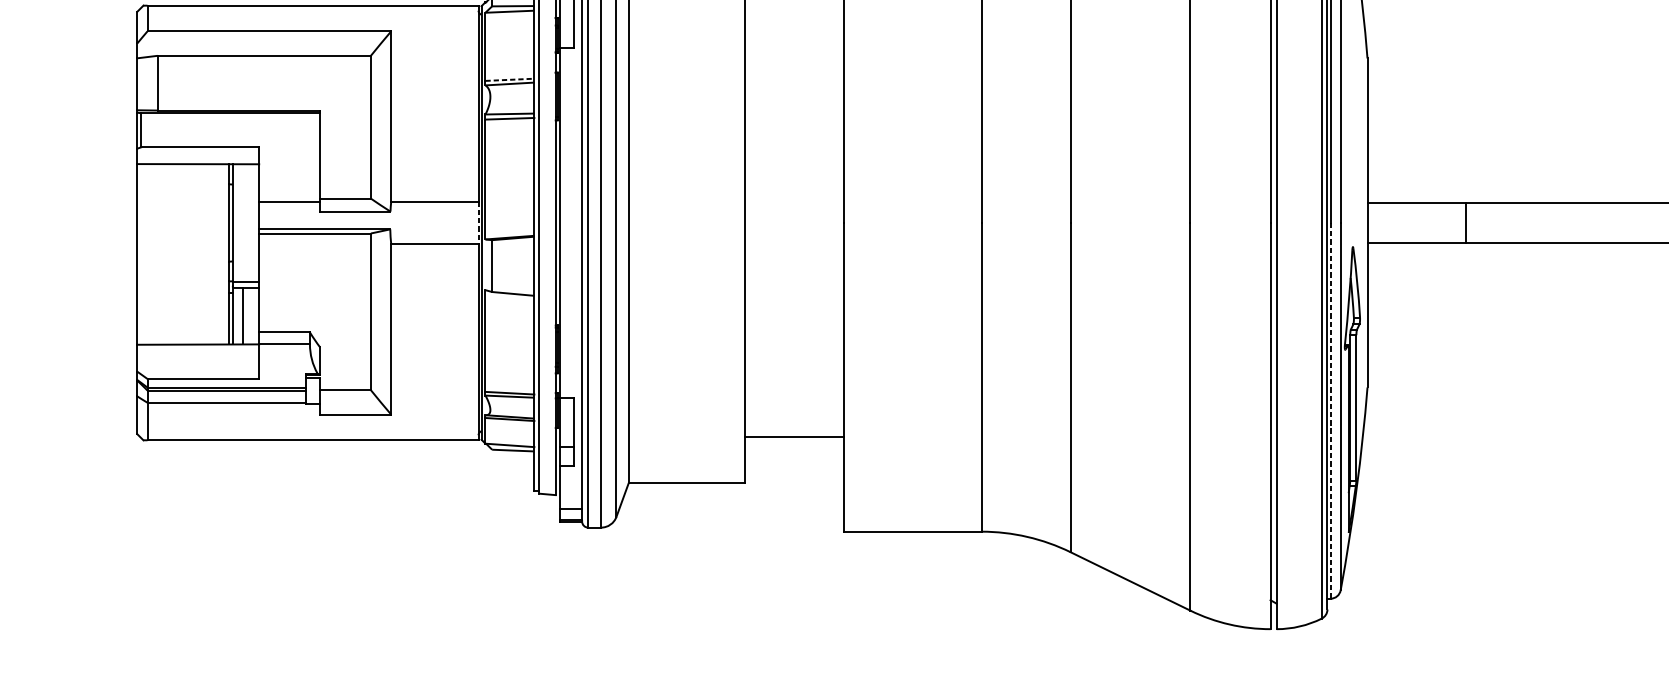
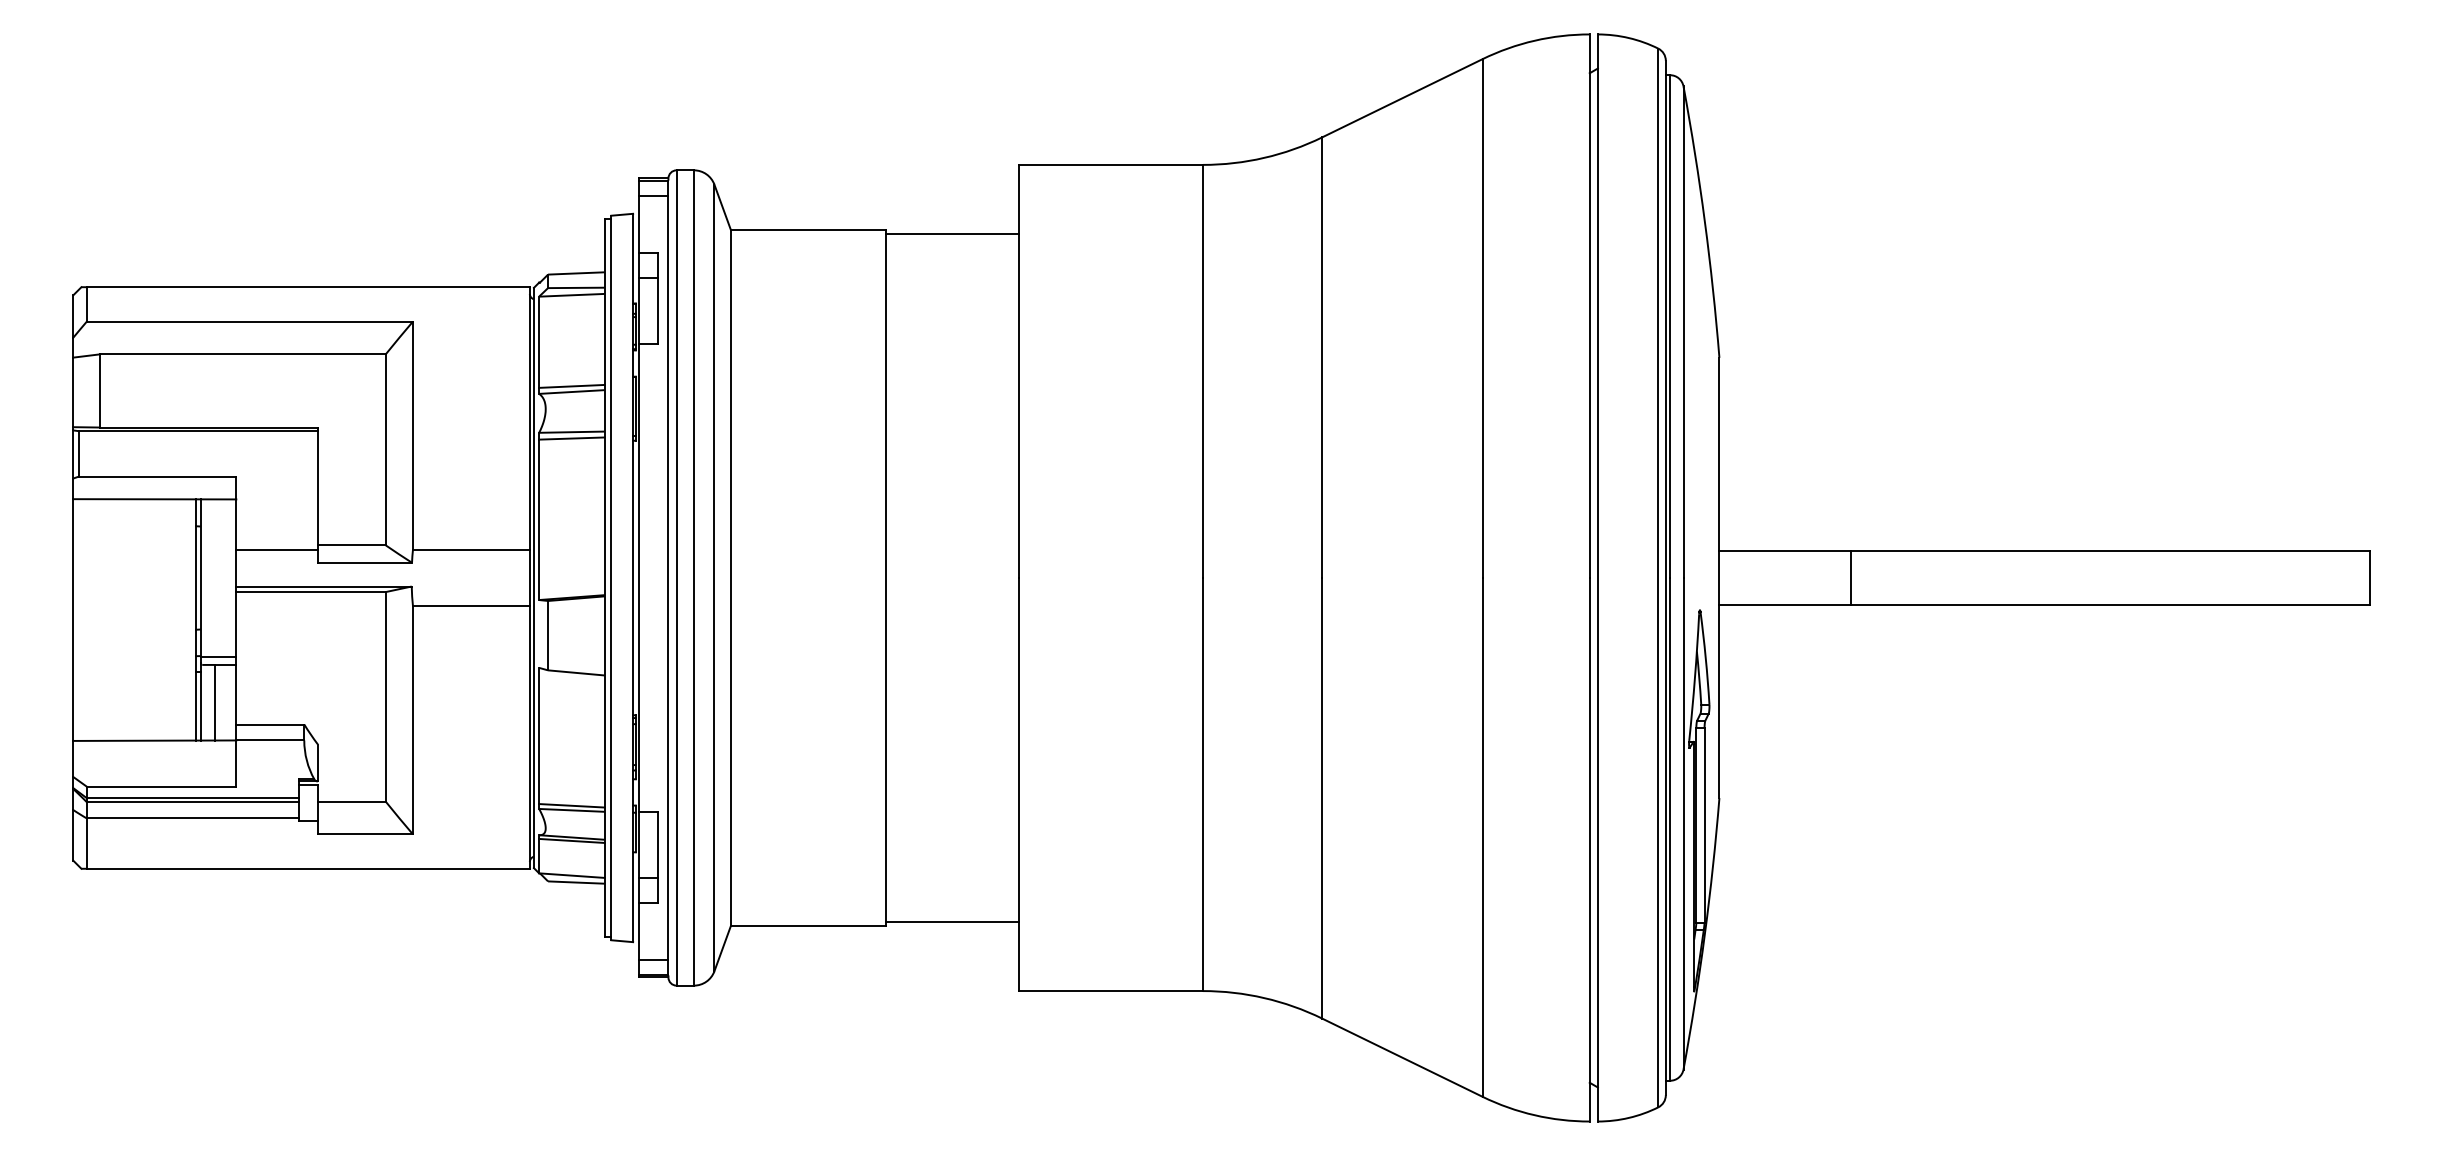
line: (509, 79) -> (571, 386), dashed -> solid
line: (478, 223) -> (529, 578), dashed -> solid
line: (1330, 410) -> (1670, 829), dashed -> solid
line: (794, 436) -> (952, 921), moved

